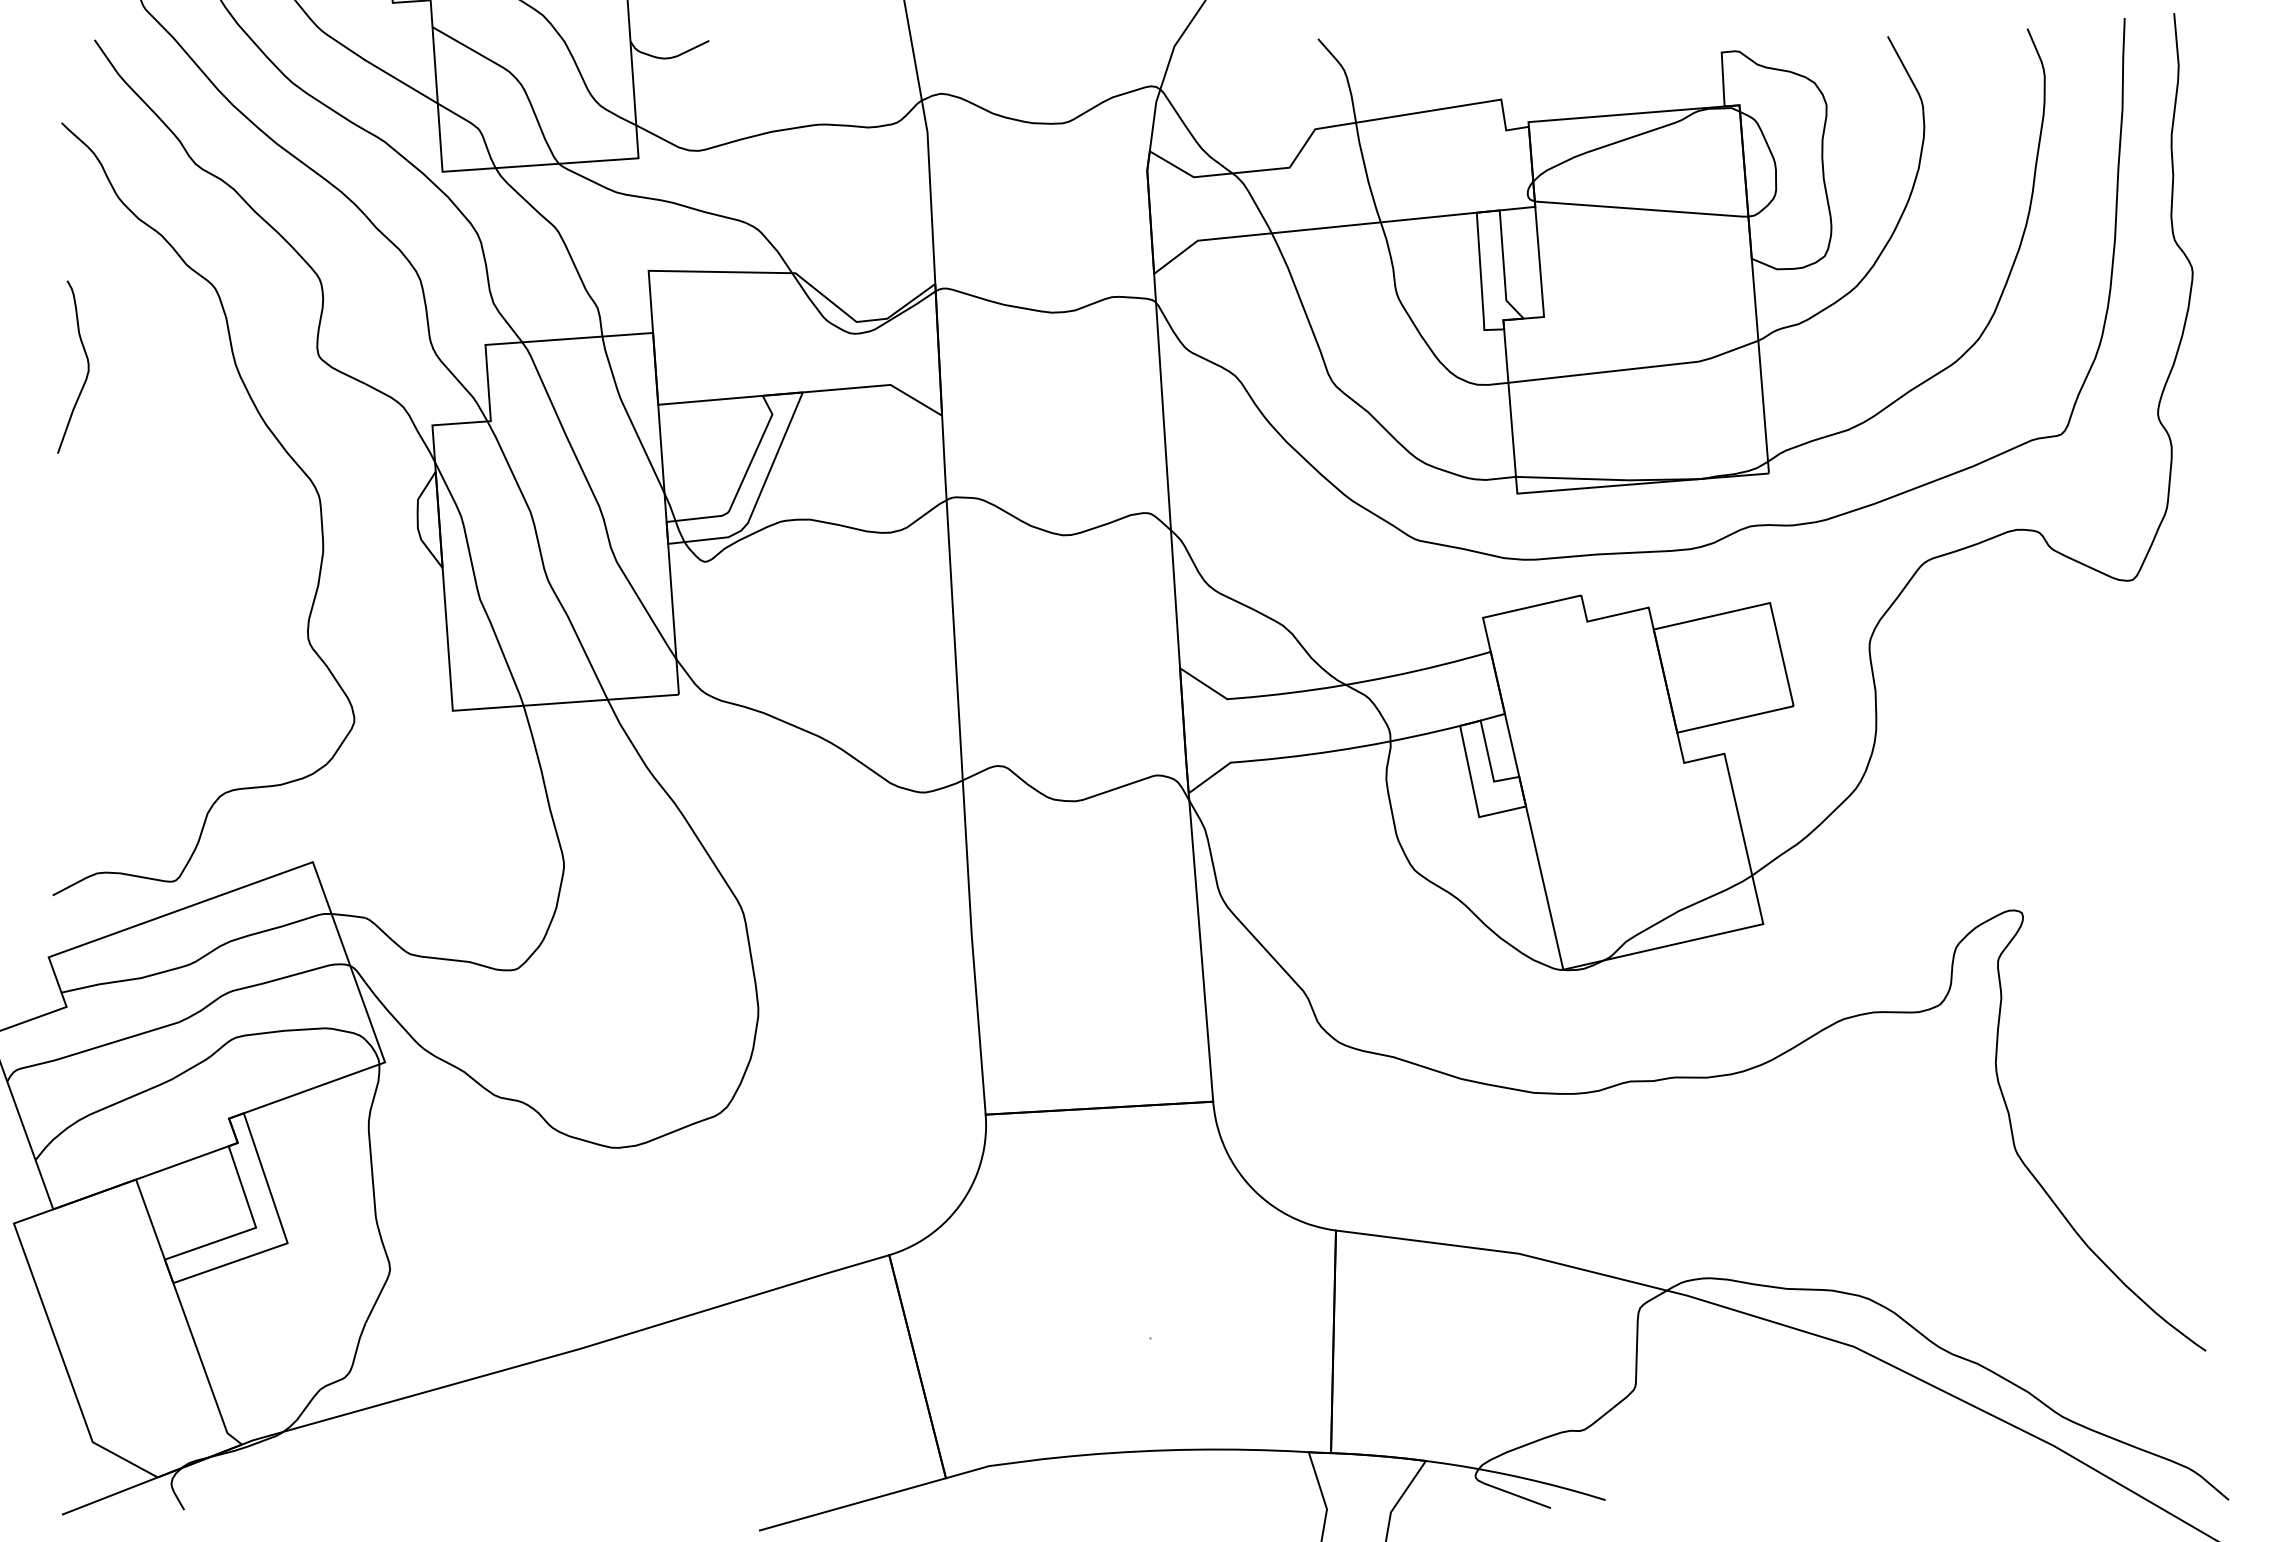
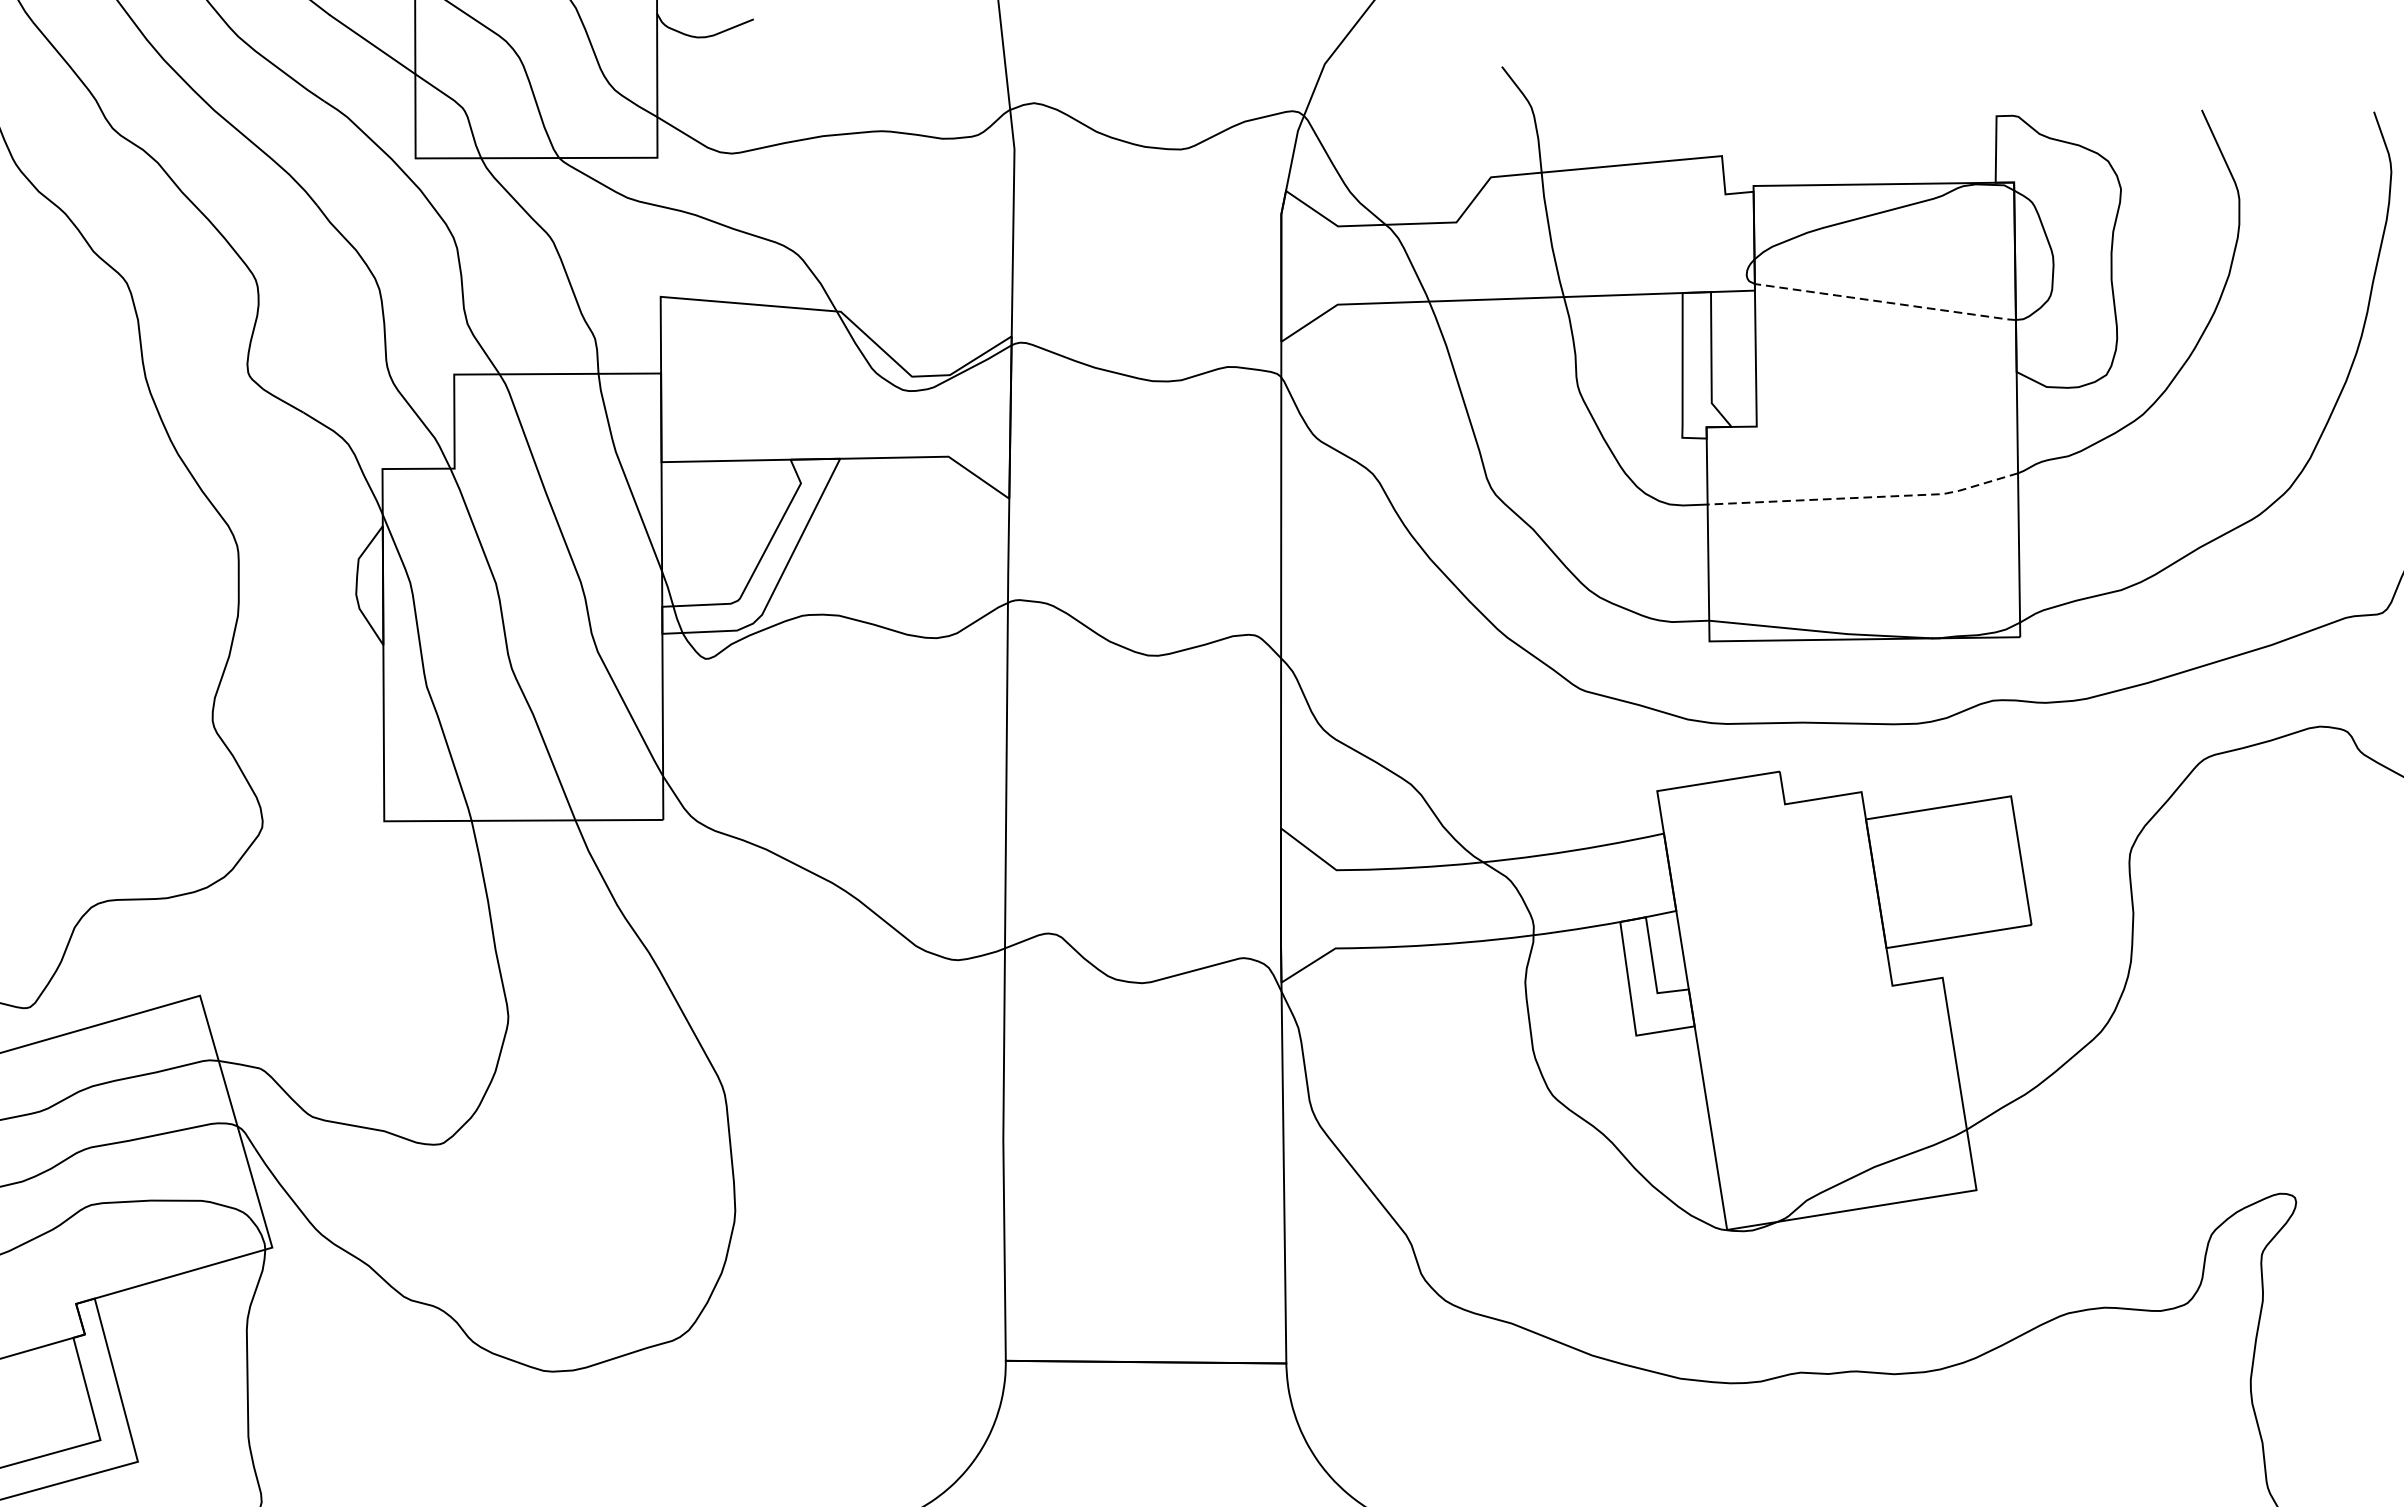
line: (1642, 209) -> (1886, 302), solid -> dashed
line: (1636, 368) -> (1866, 497), solid -> dashed

